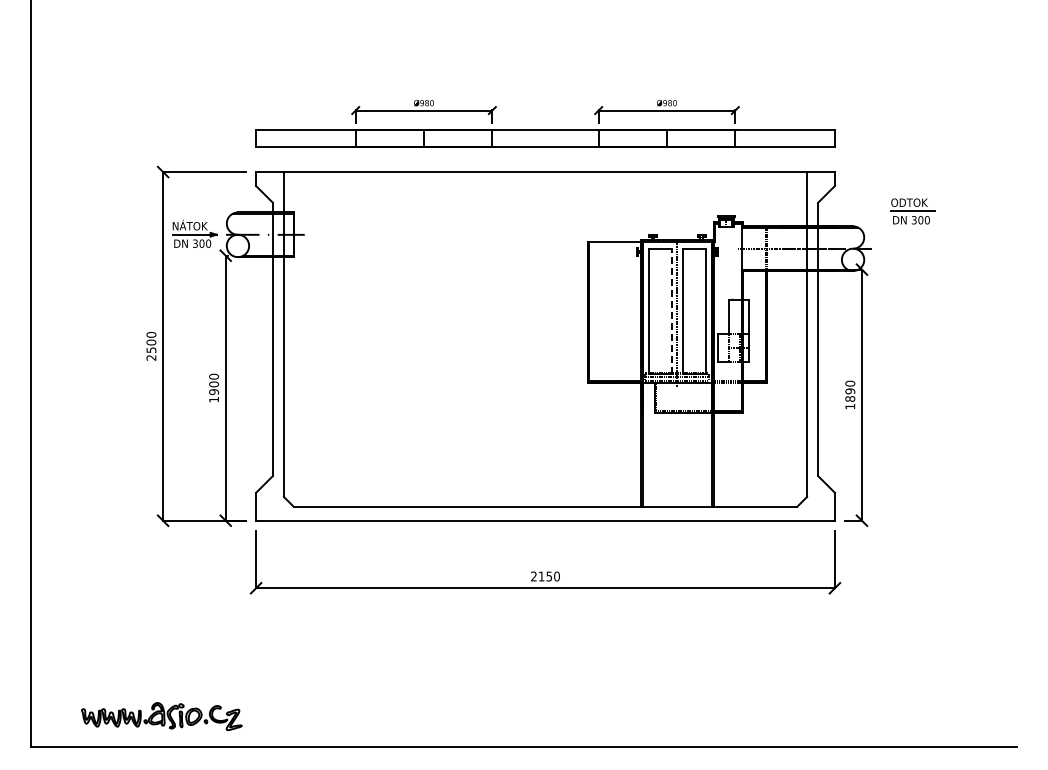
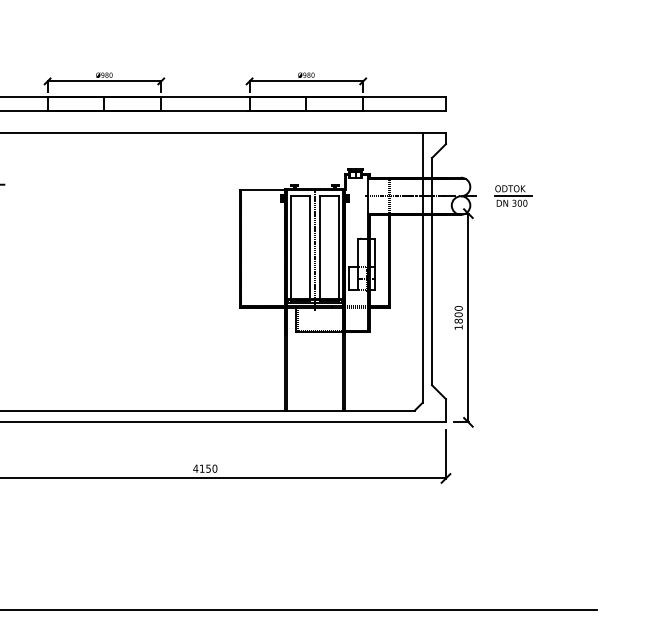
part: (912, 211) -> (512, 196), moved
line: (671, 311) -> (310, 248), dashed -> solid
text: (850, 391) -> (458, 314), 1890 -> 1800
text: (533, 576) -> (195, 468), 2150 -> 4150

